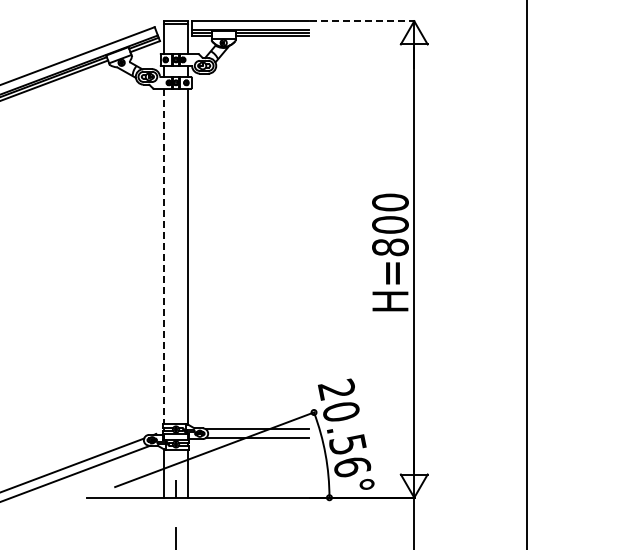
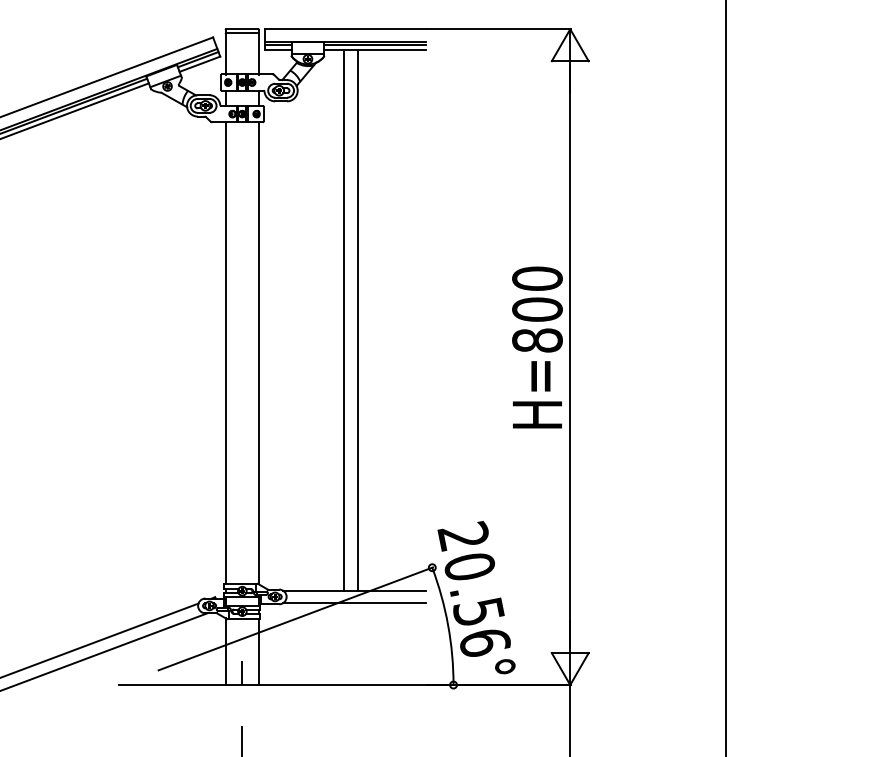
line: (362, 21) -> (498, 29), dashed -> solid
line: (249, 232) -> (343, 320), added
line: (259, 232) -> (357, 320), added
line: (164, 256) -> (226, 353), dashed -> solid

